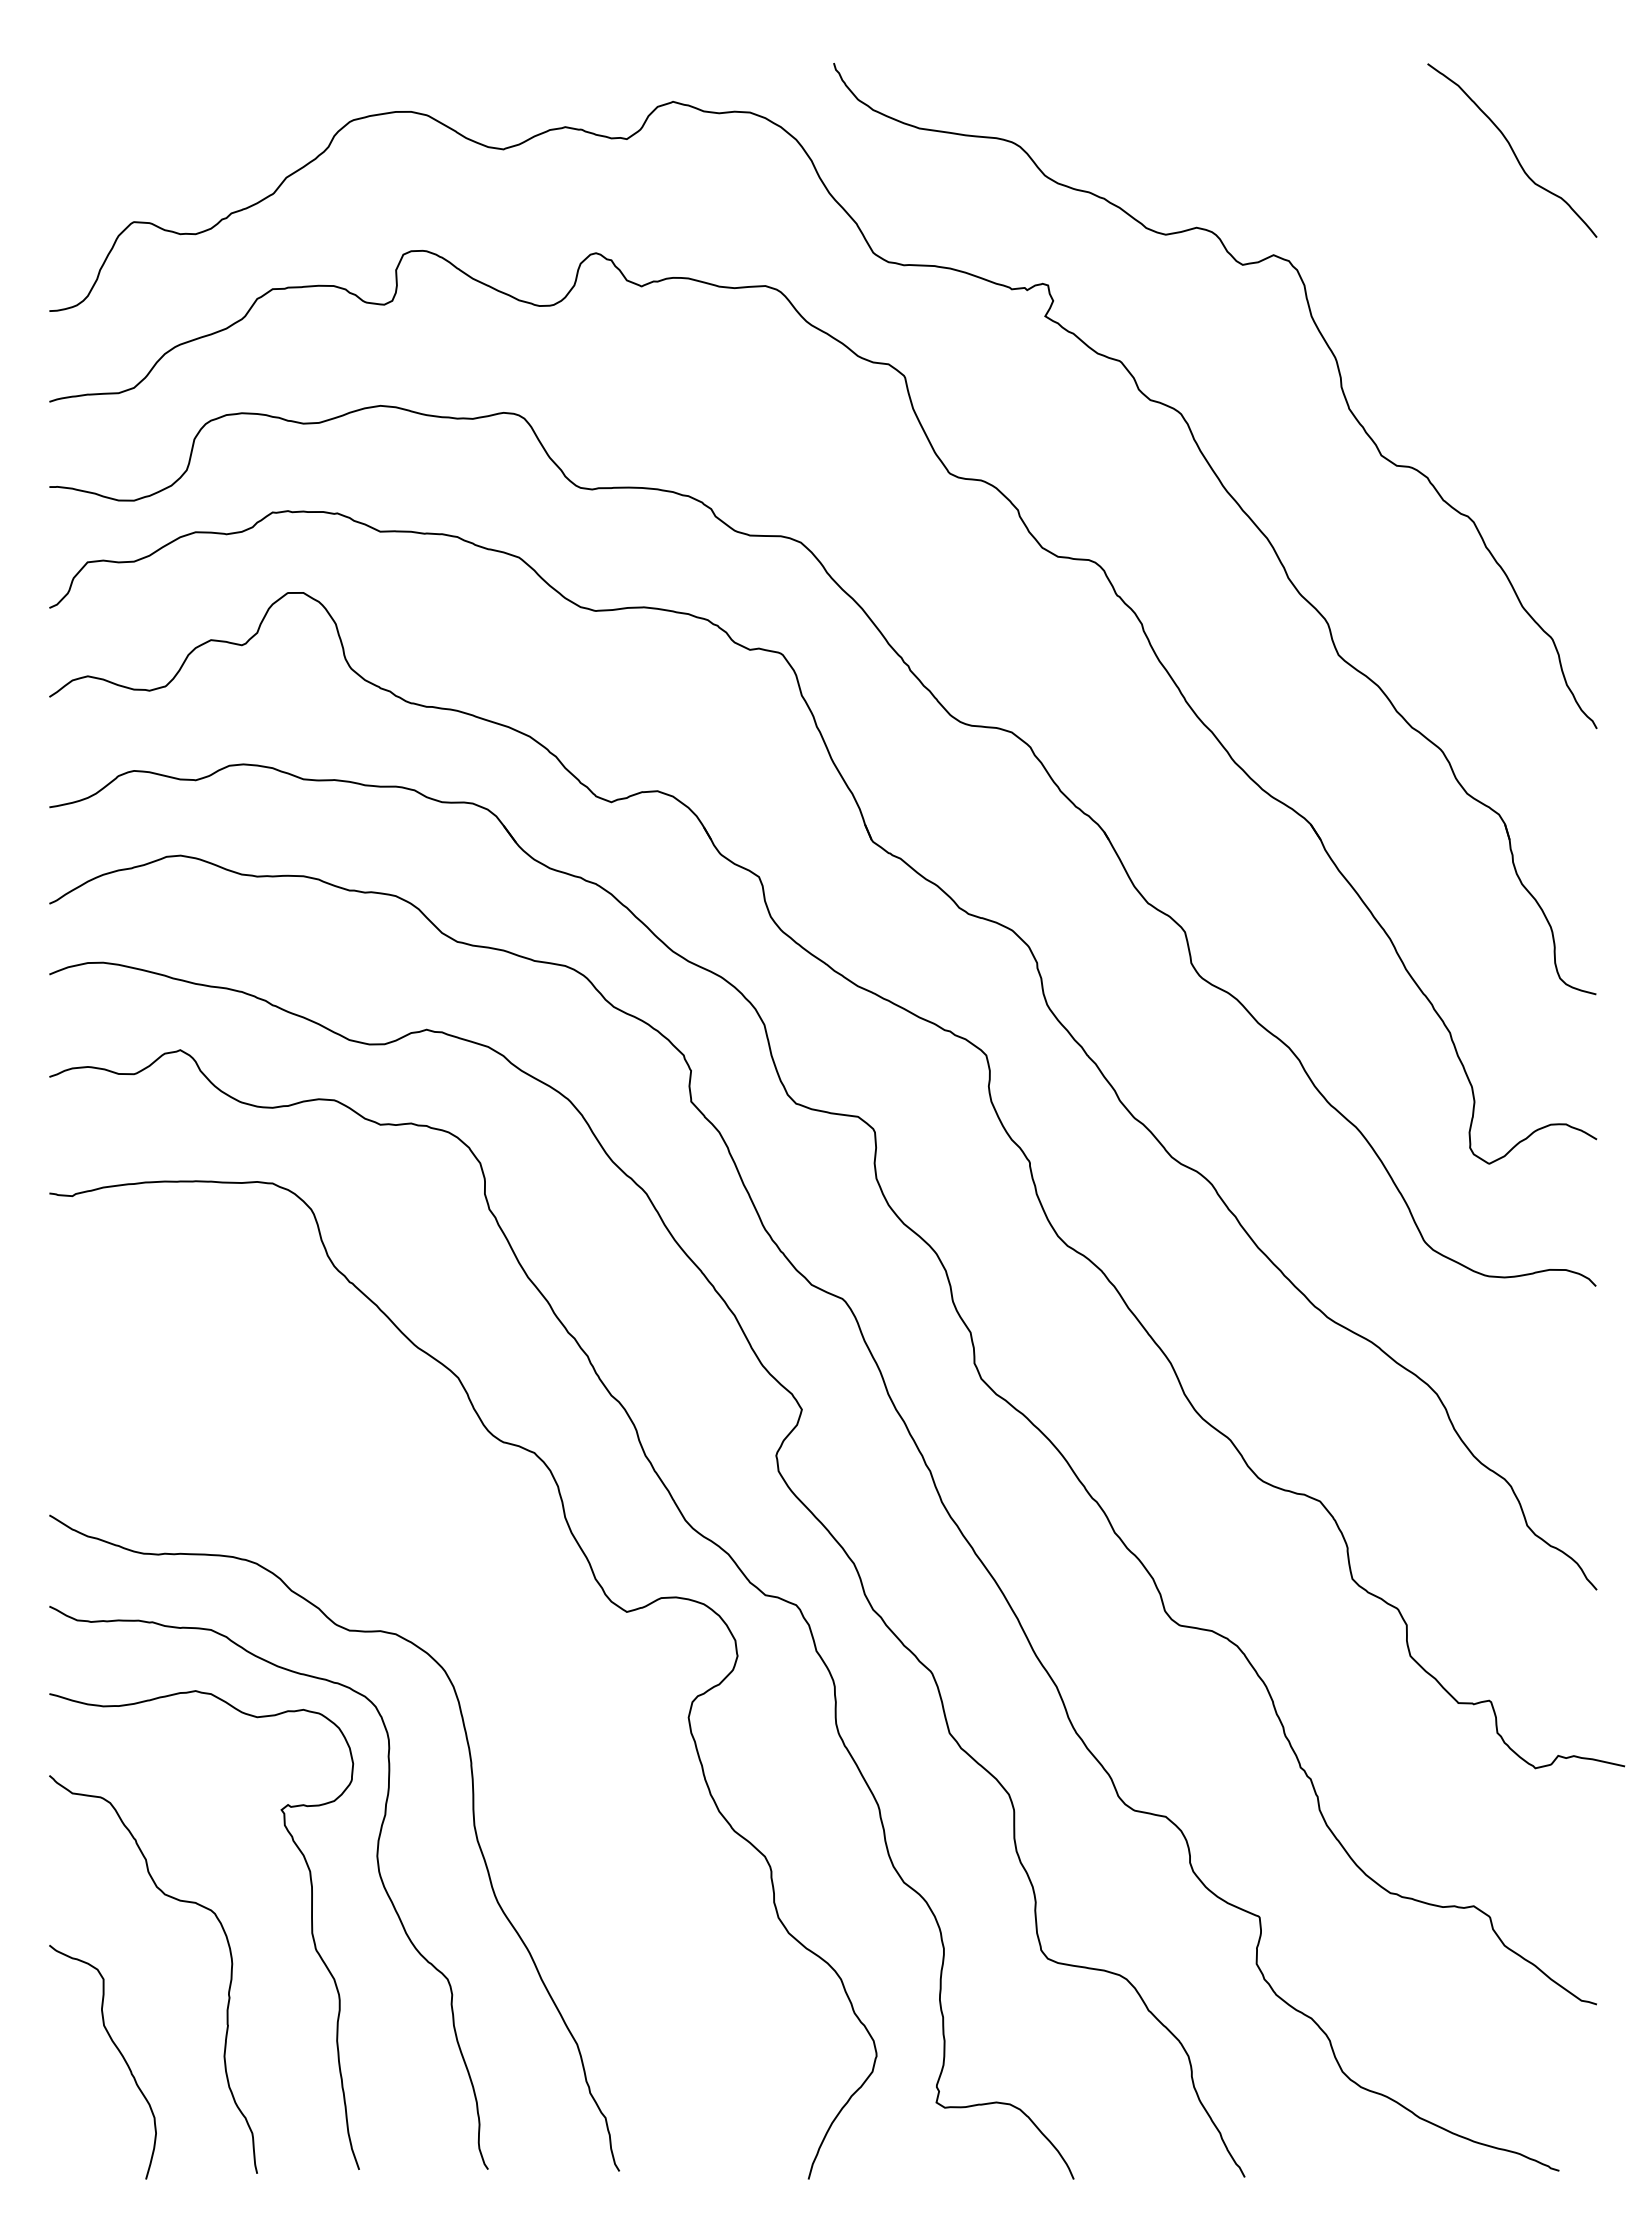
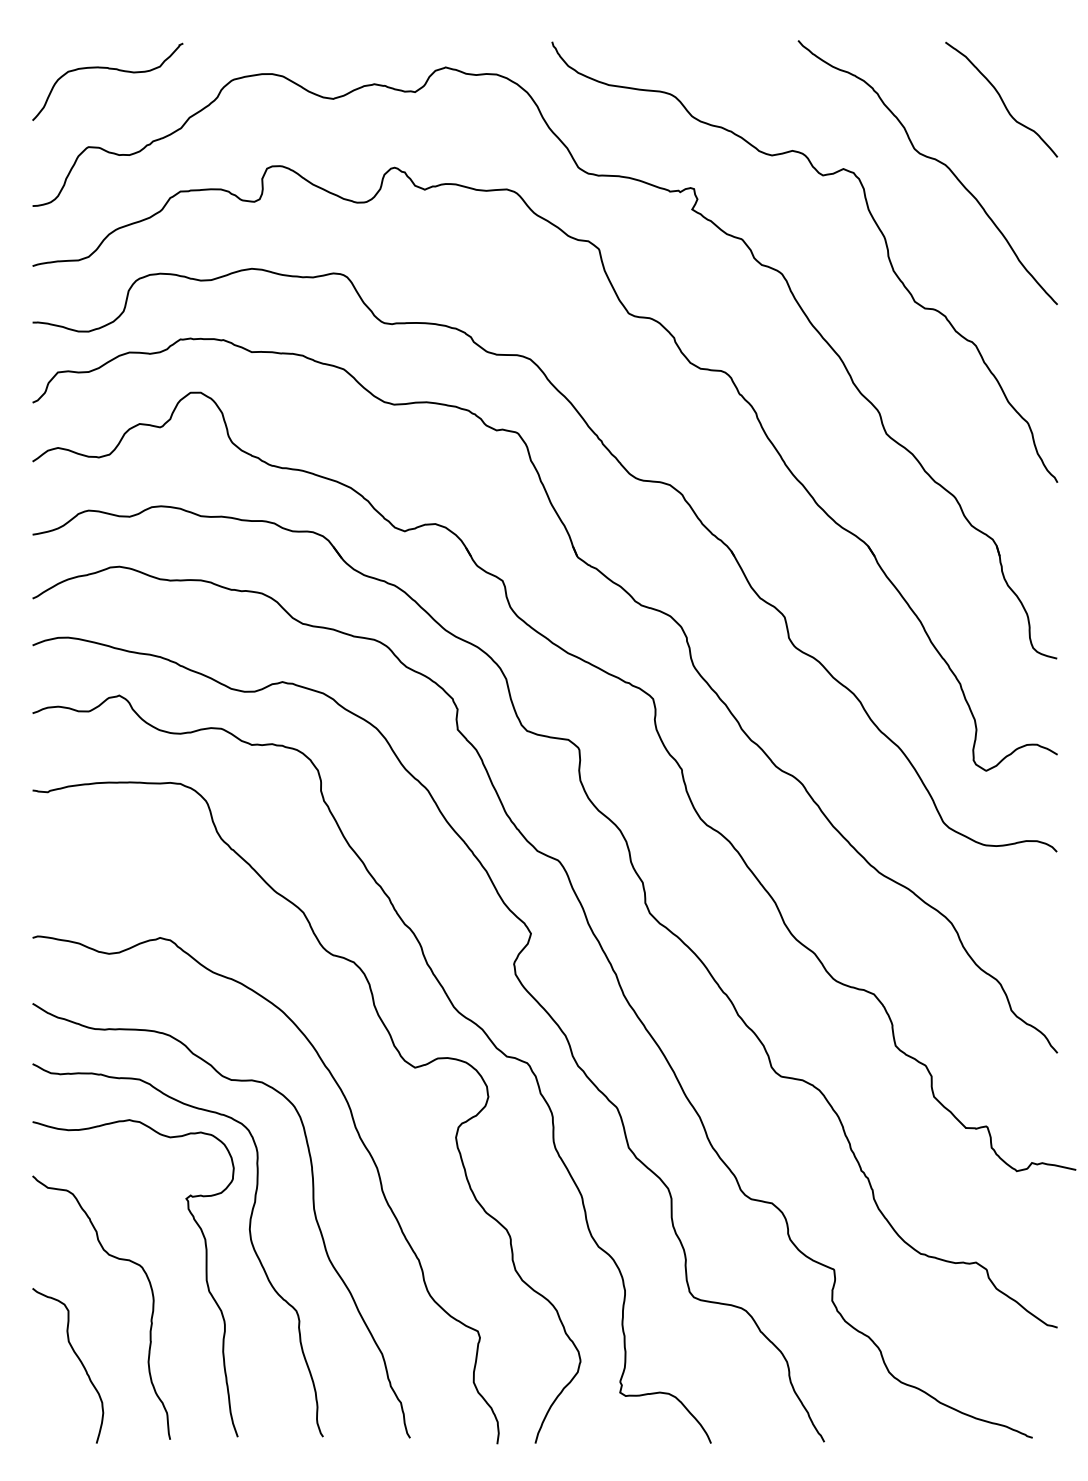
curve: (163, 104) -> (108, 69), added
curve: (1406, 240) -> (931, 159), added
curve: (545, 1724) -> (361, 1142), added

